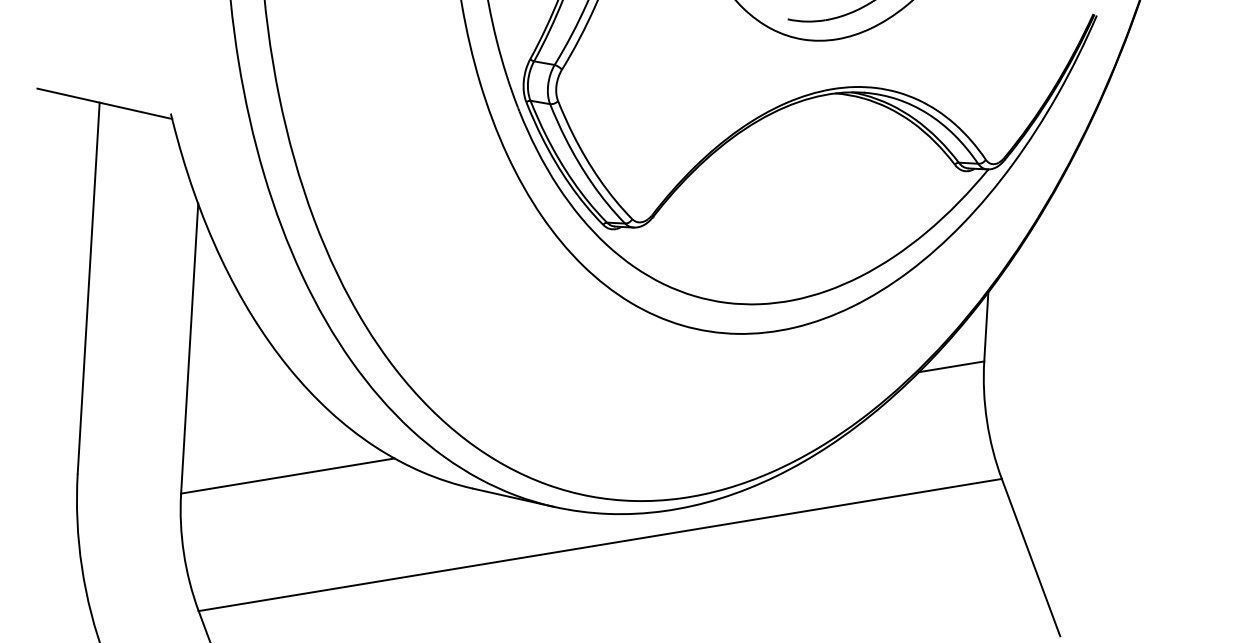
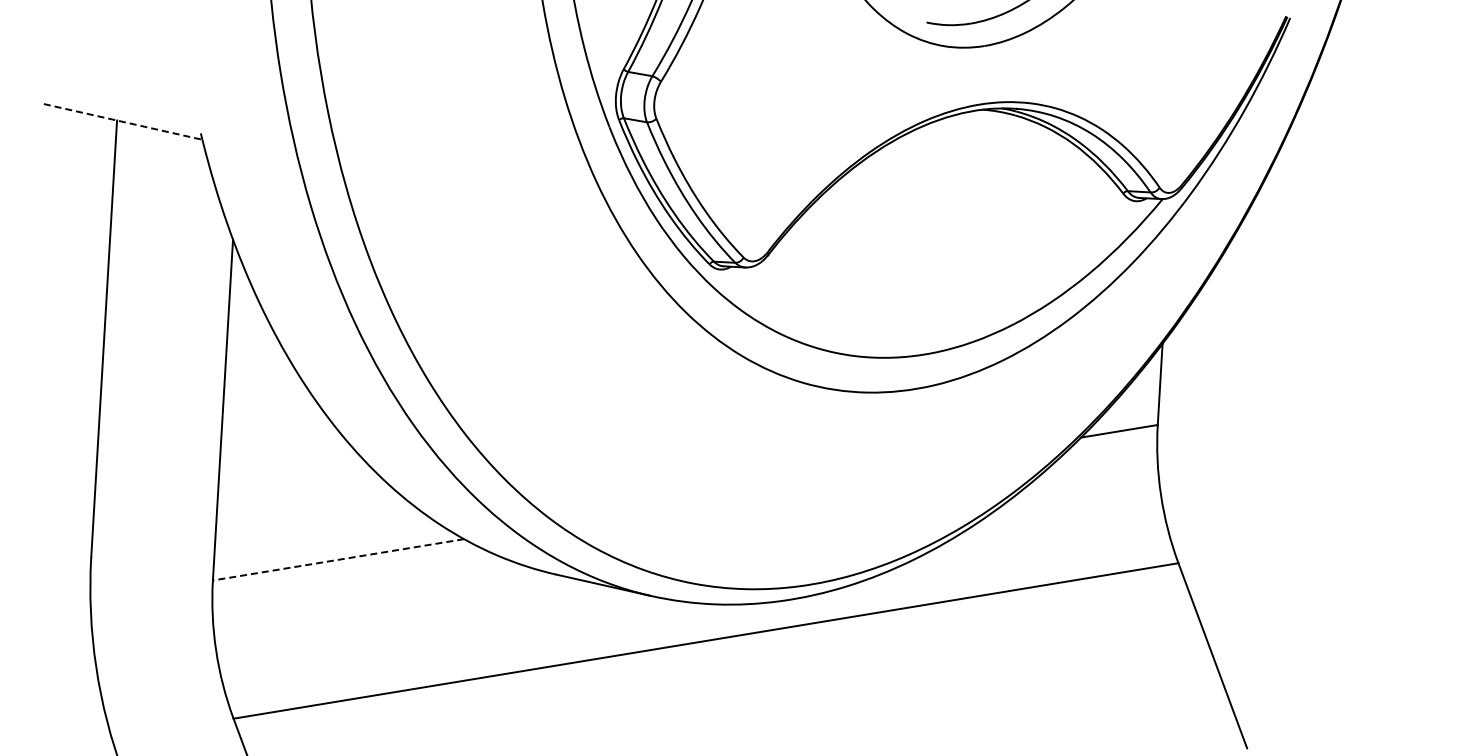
line: (105, 104) -> (123, 122), solid -> dashed
line: (287, 475) -> (338, 559), solid -> dashed

